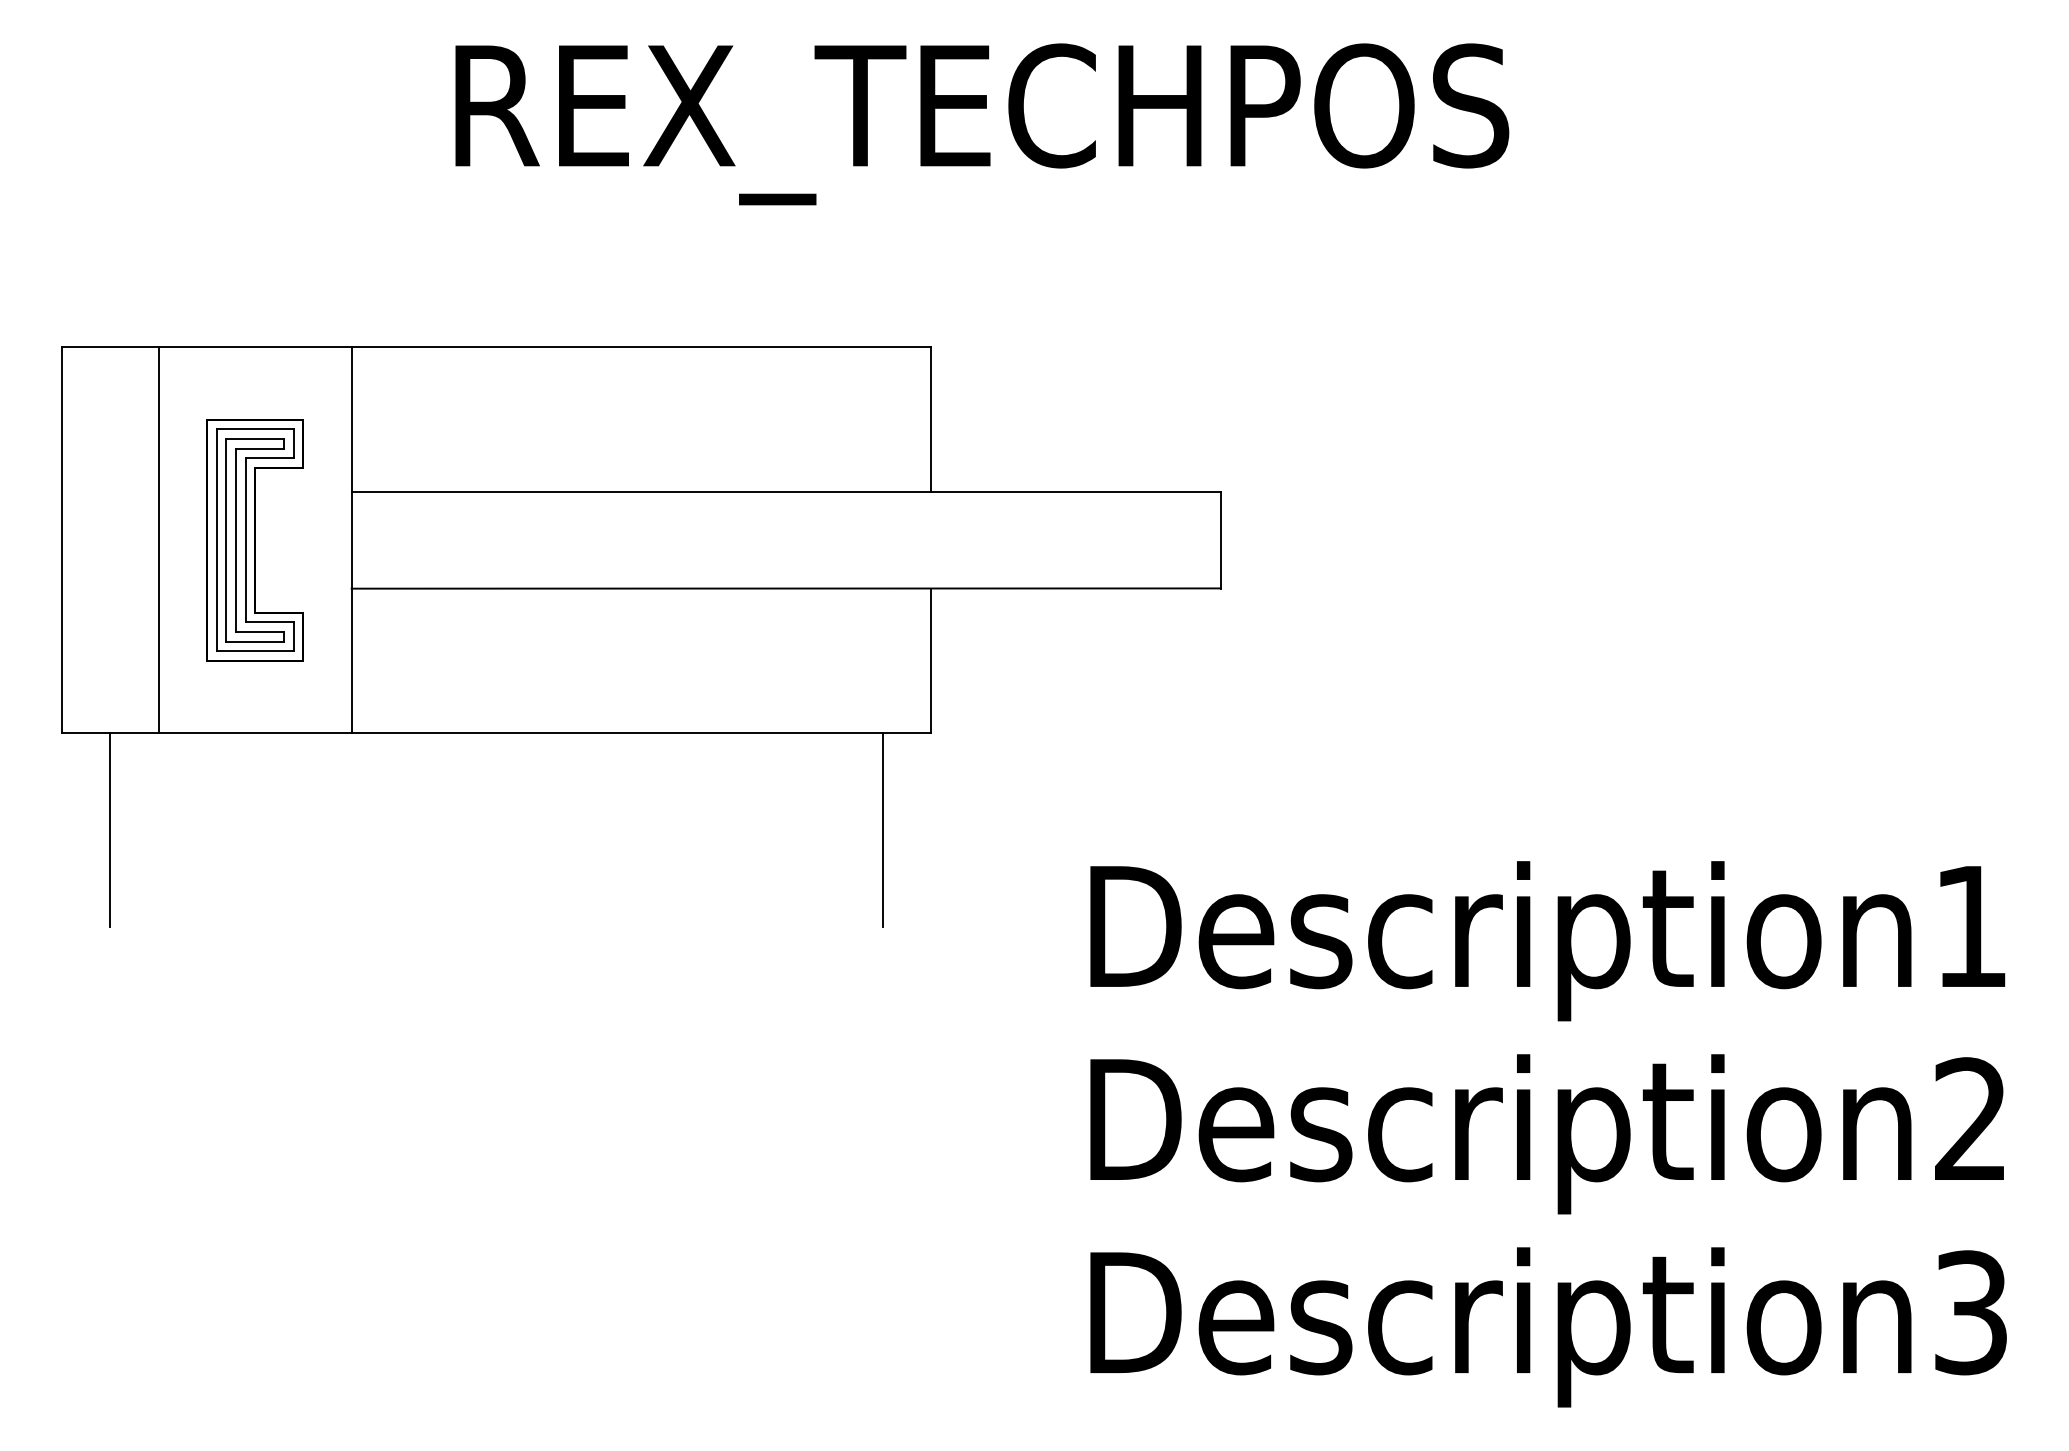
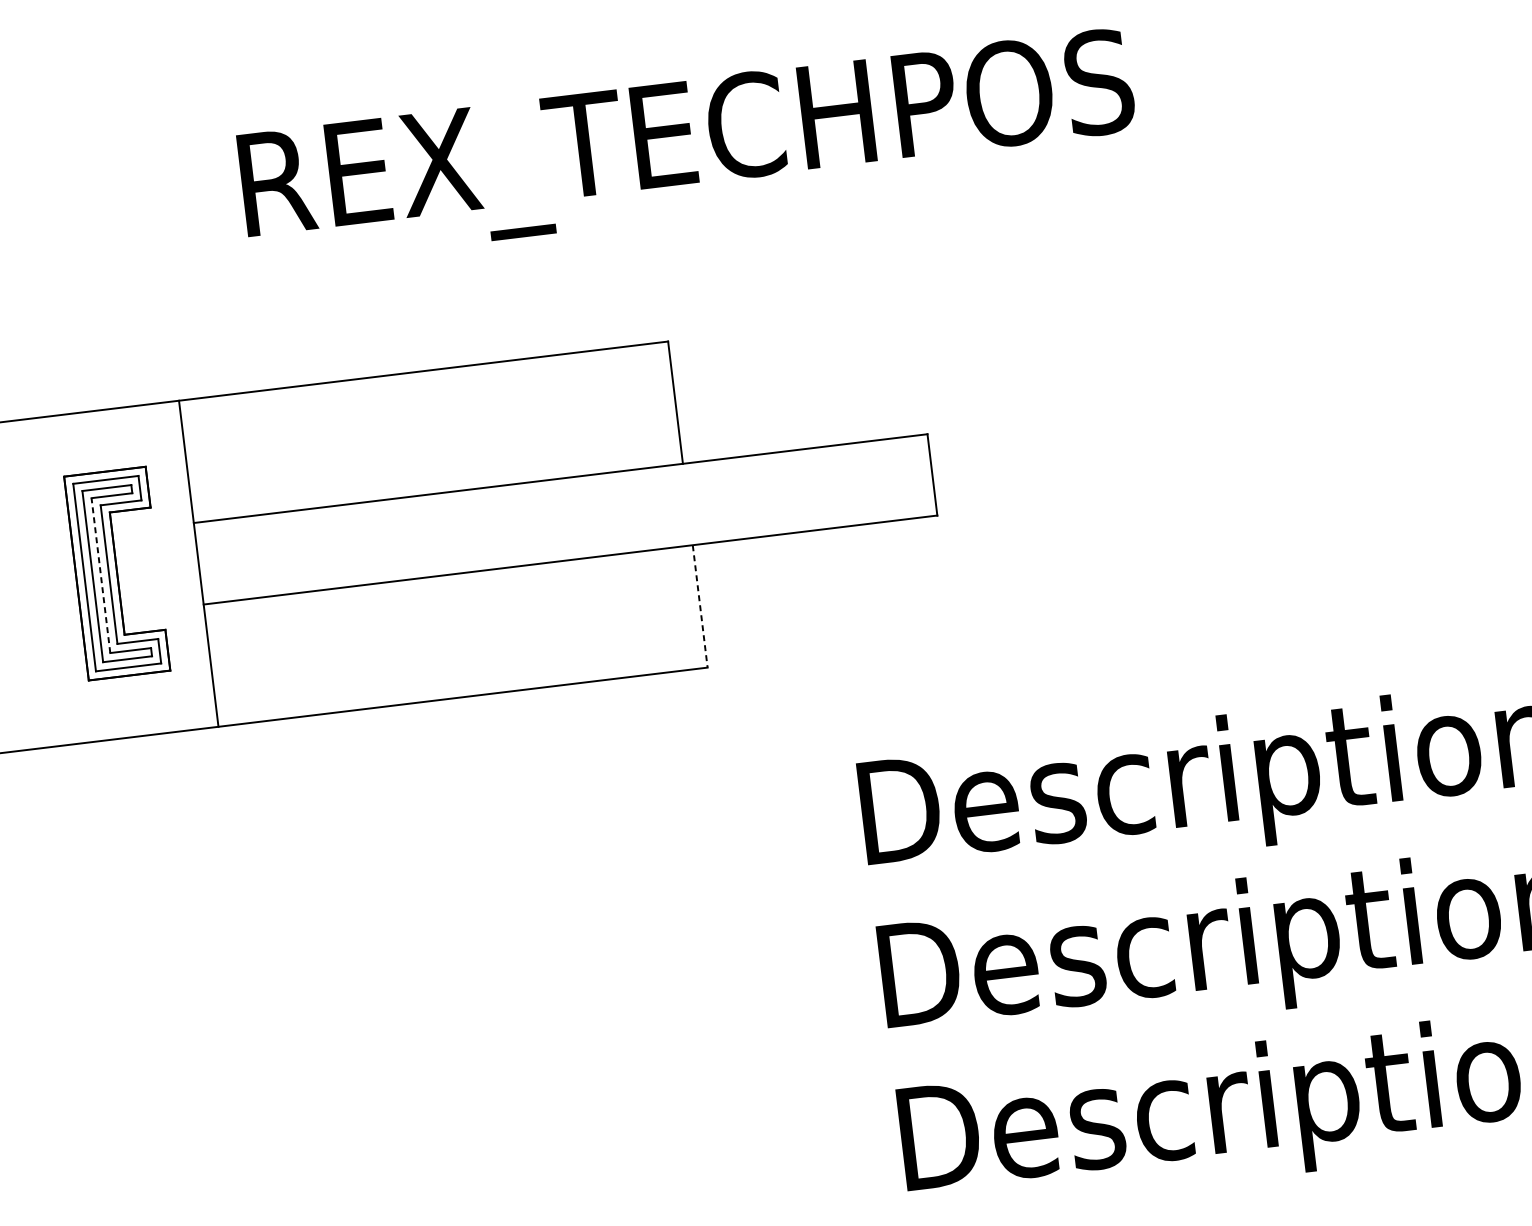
line: (158, 540) -> (35, 583), removed
line: (235, 540) -> (100, 575), solid -> dashed
line: (930, 661) -> (699, 606), solid -> dashed
line: (110, 829) -> (24, 832), removed
line: (882, 829) -> (676, 753), removed

